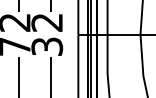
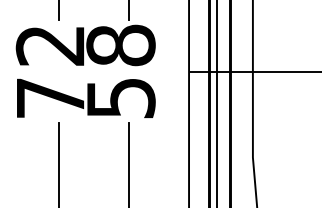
text: (47, 34) -> (121, 71), 32 -> 58

